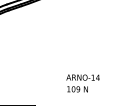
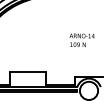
text: (82, 82) -> (81, 39), moved

